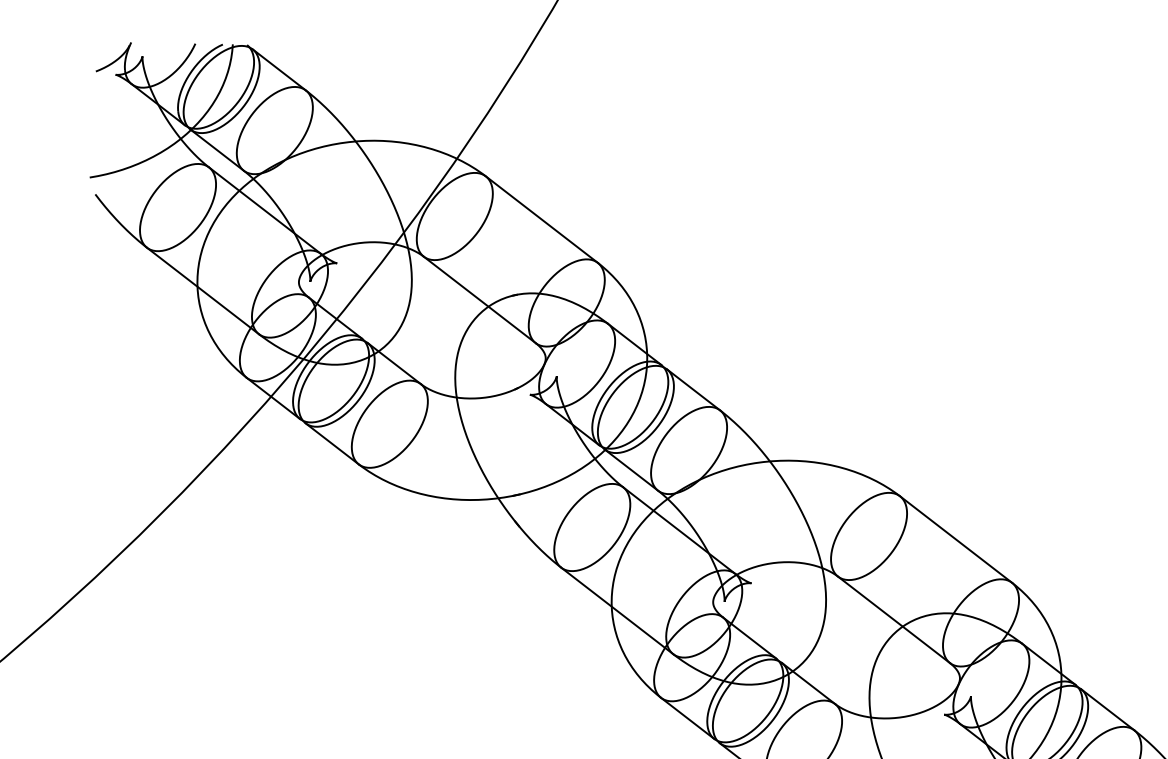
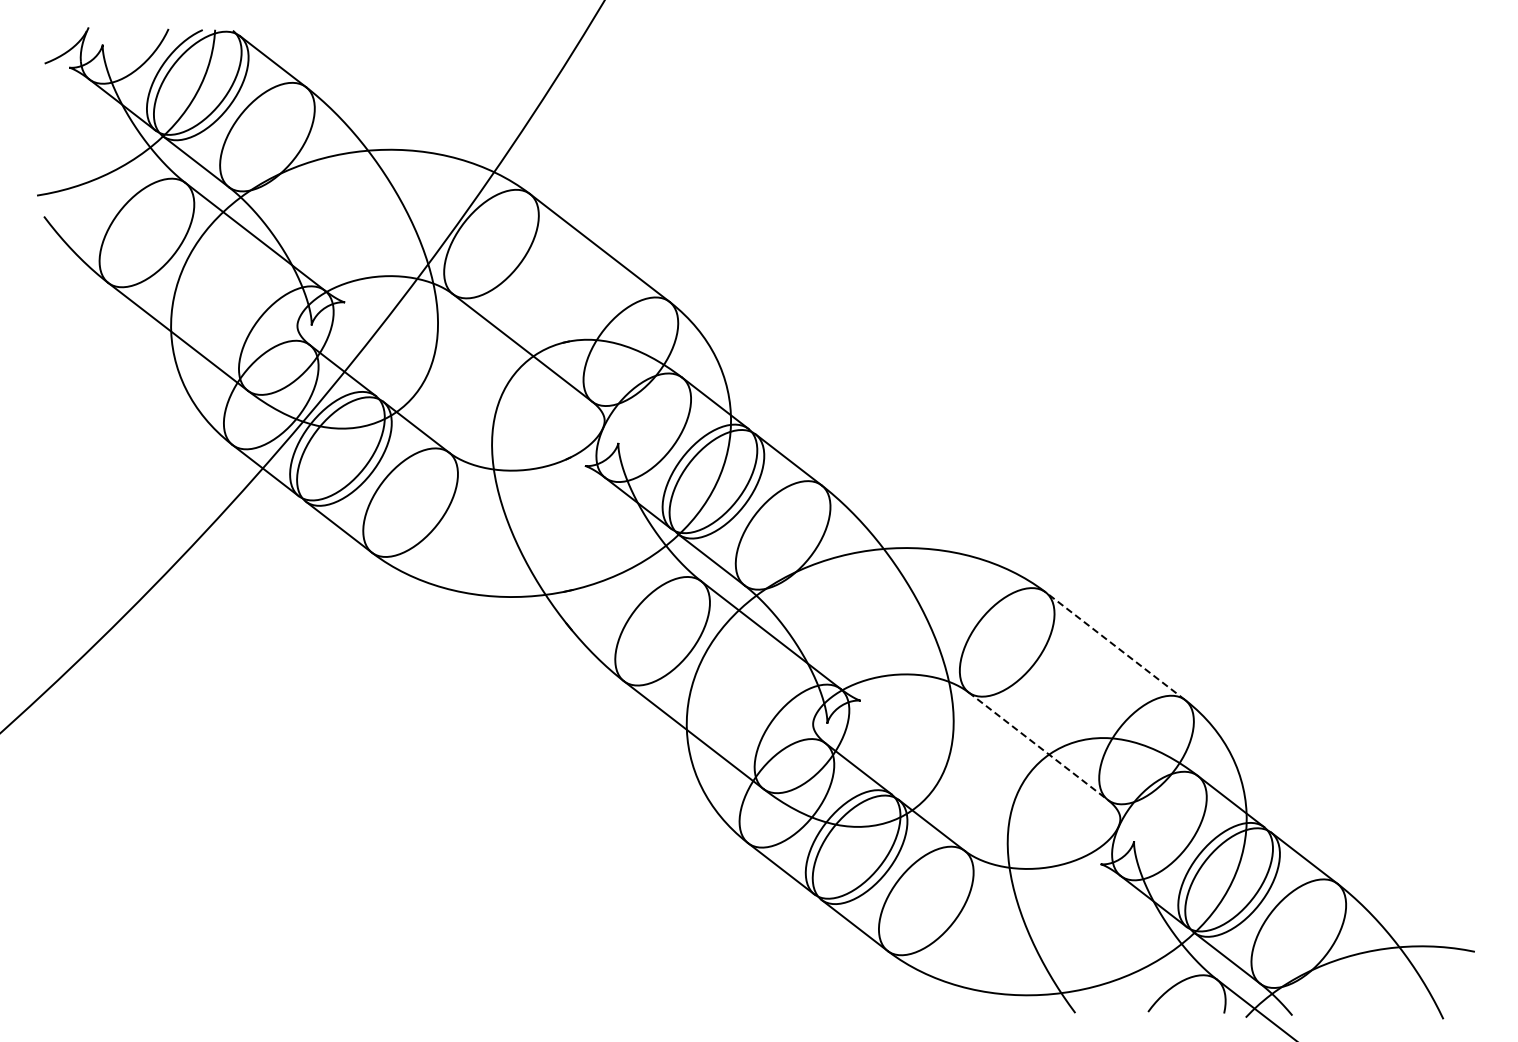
line: (956, 538) -> (1115, 645), solid -> dashed
line: (894, 620) -> (1038, 746), solid -> dashed

